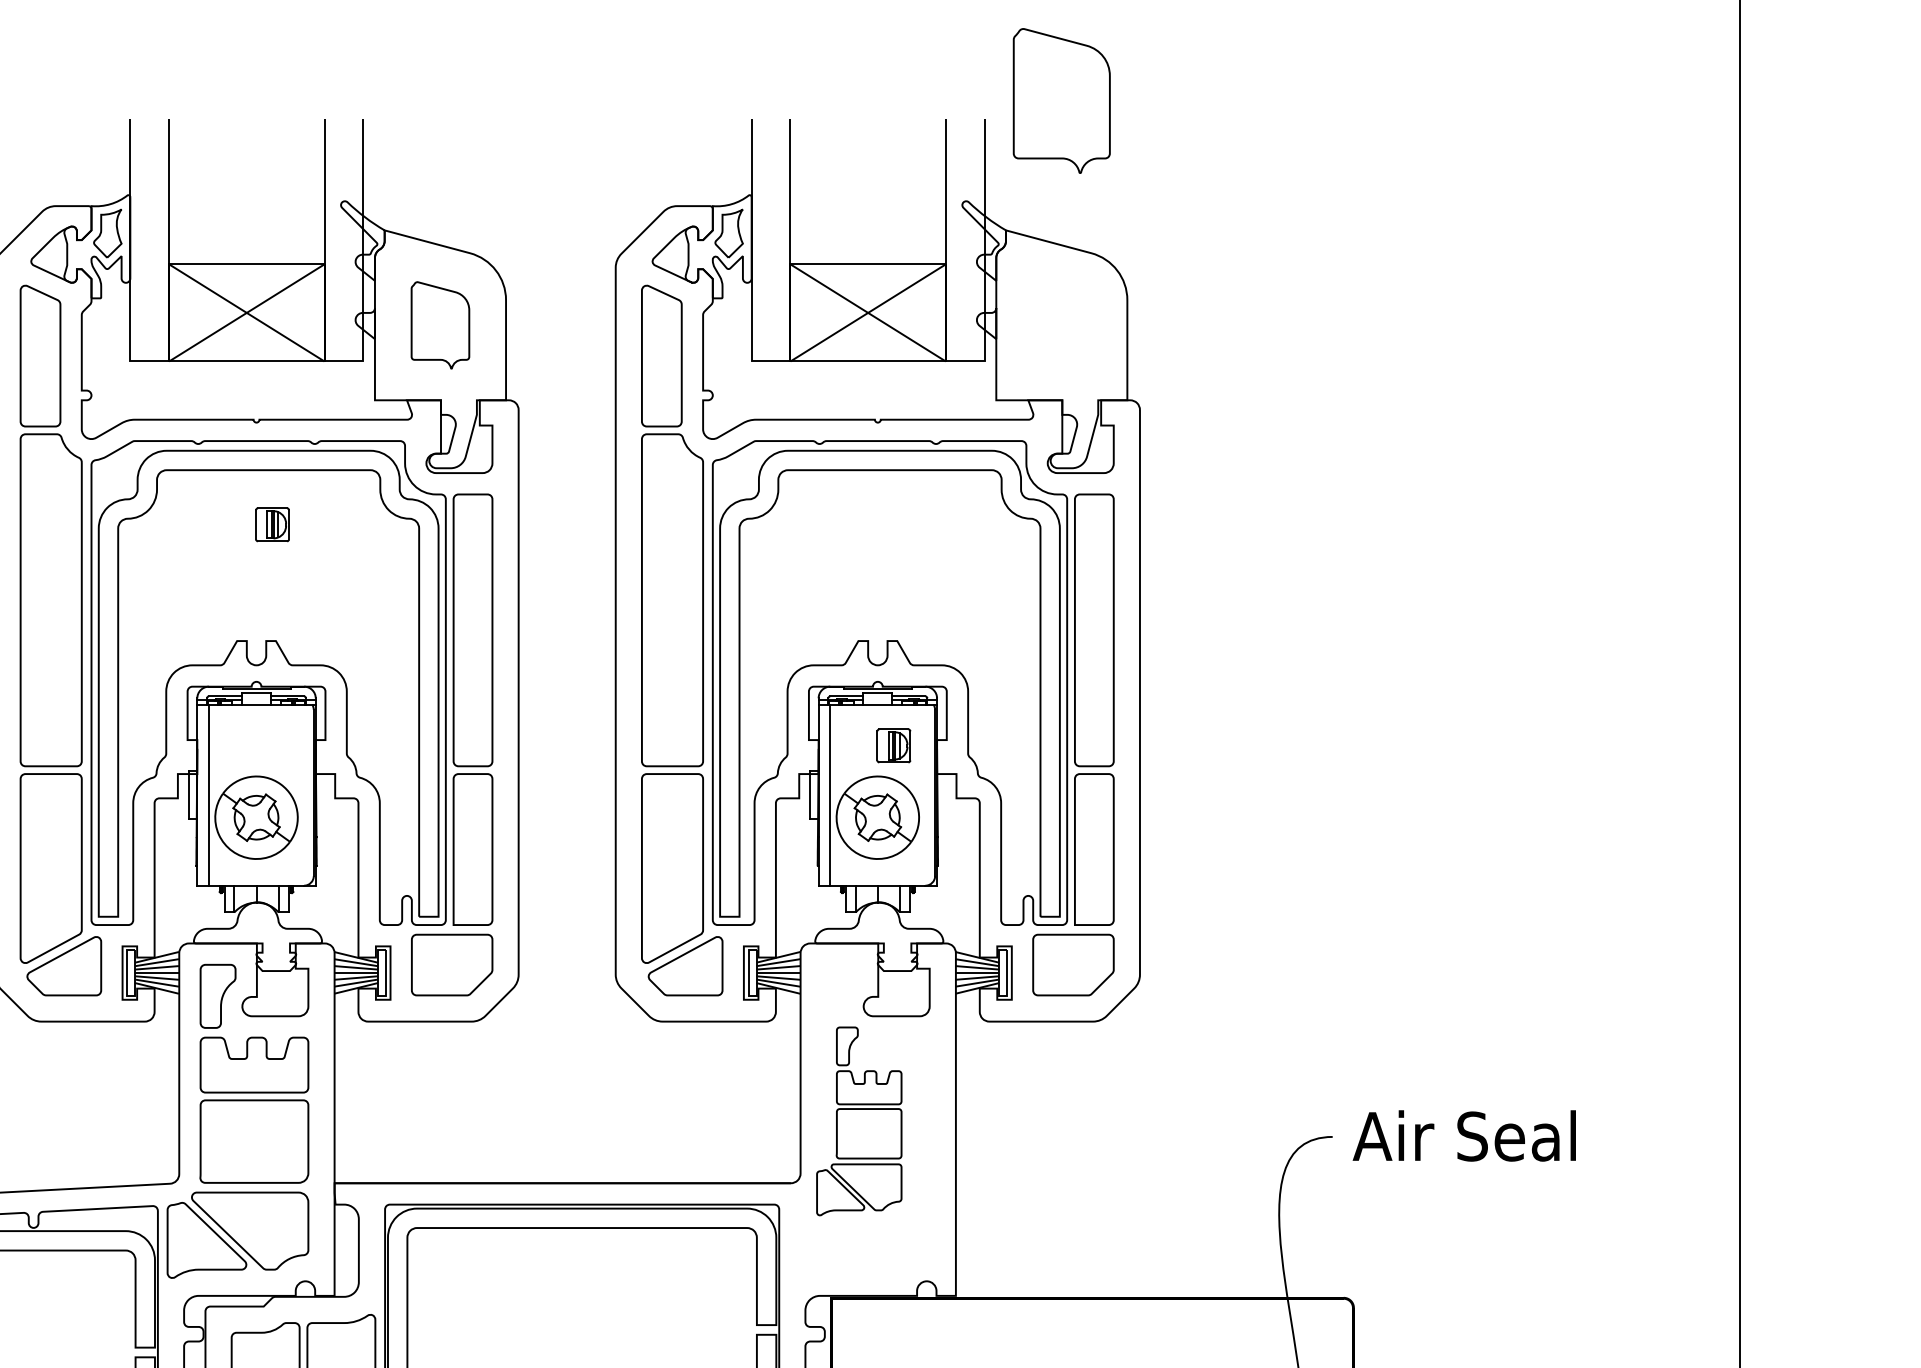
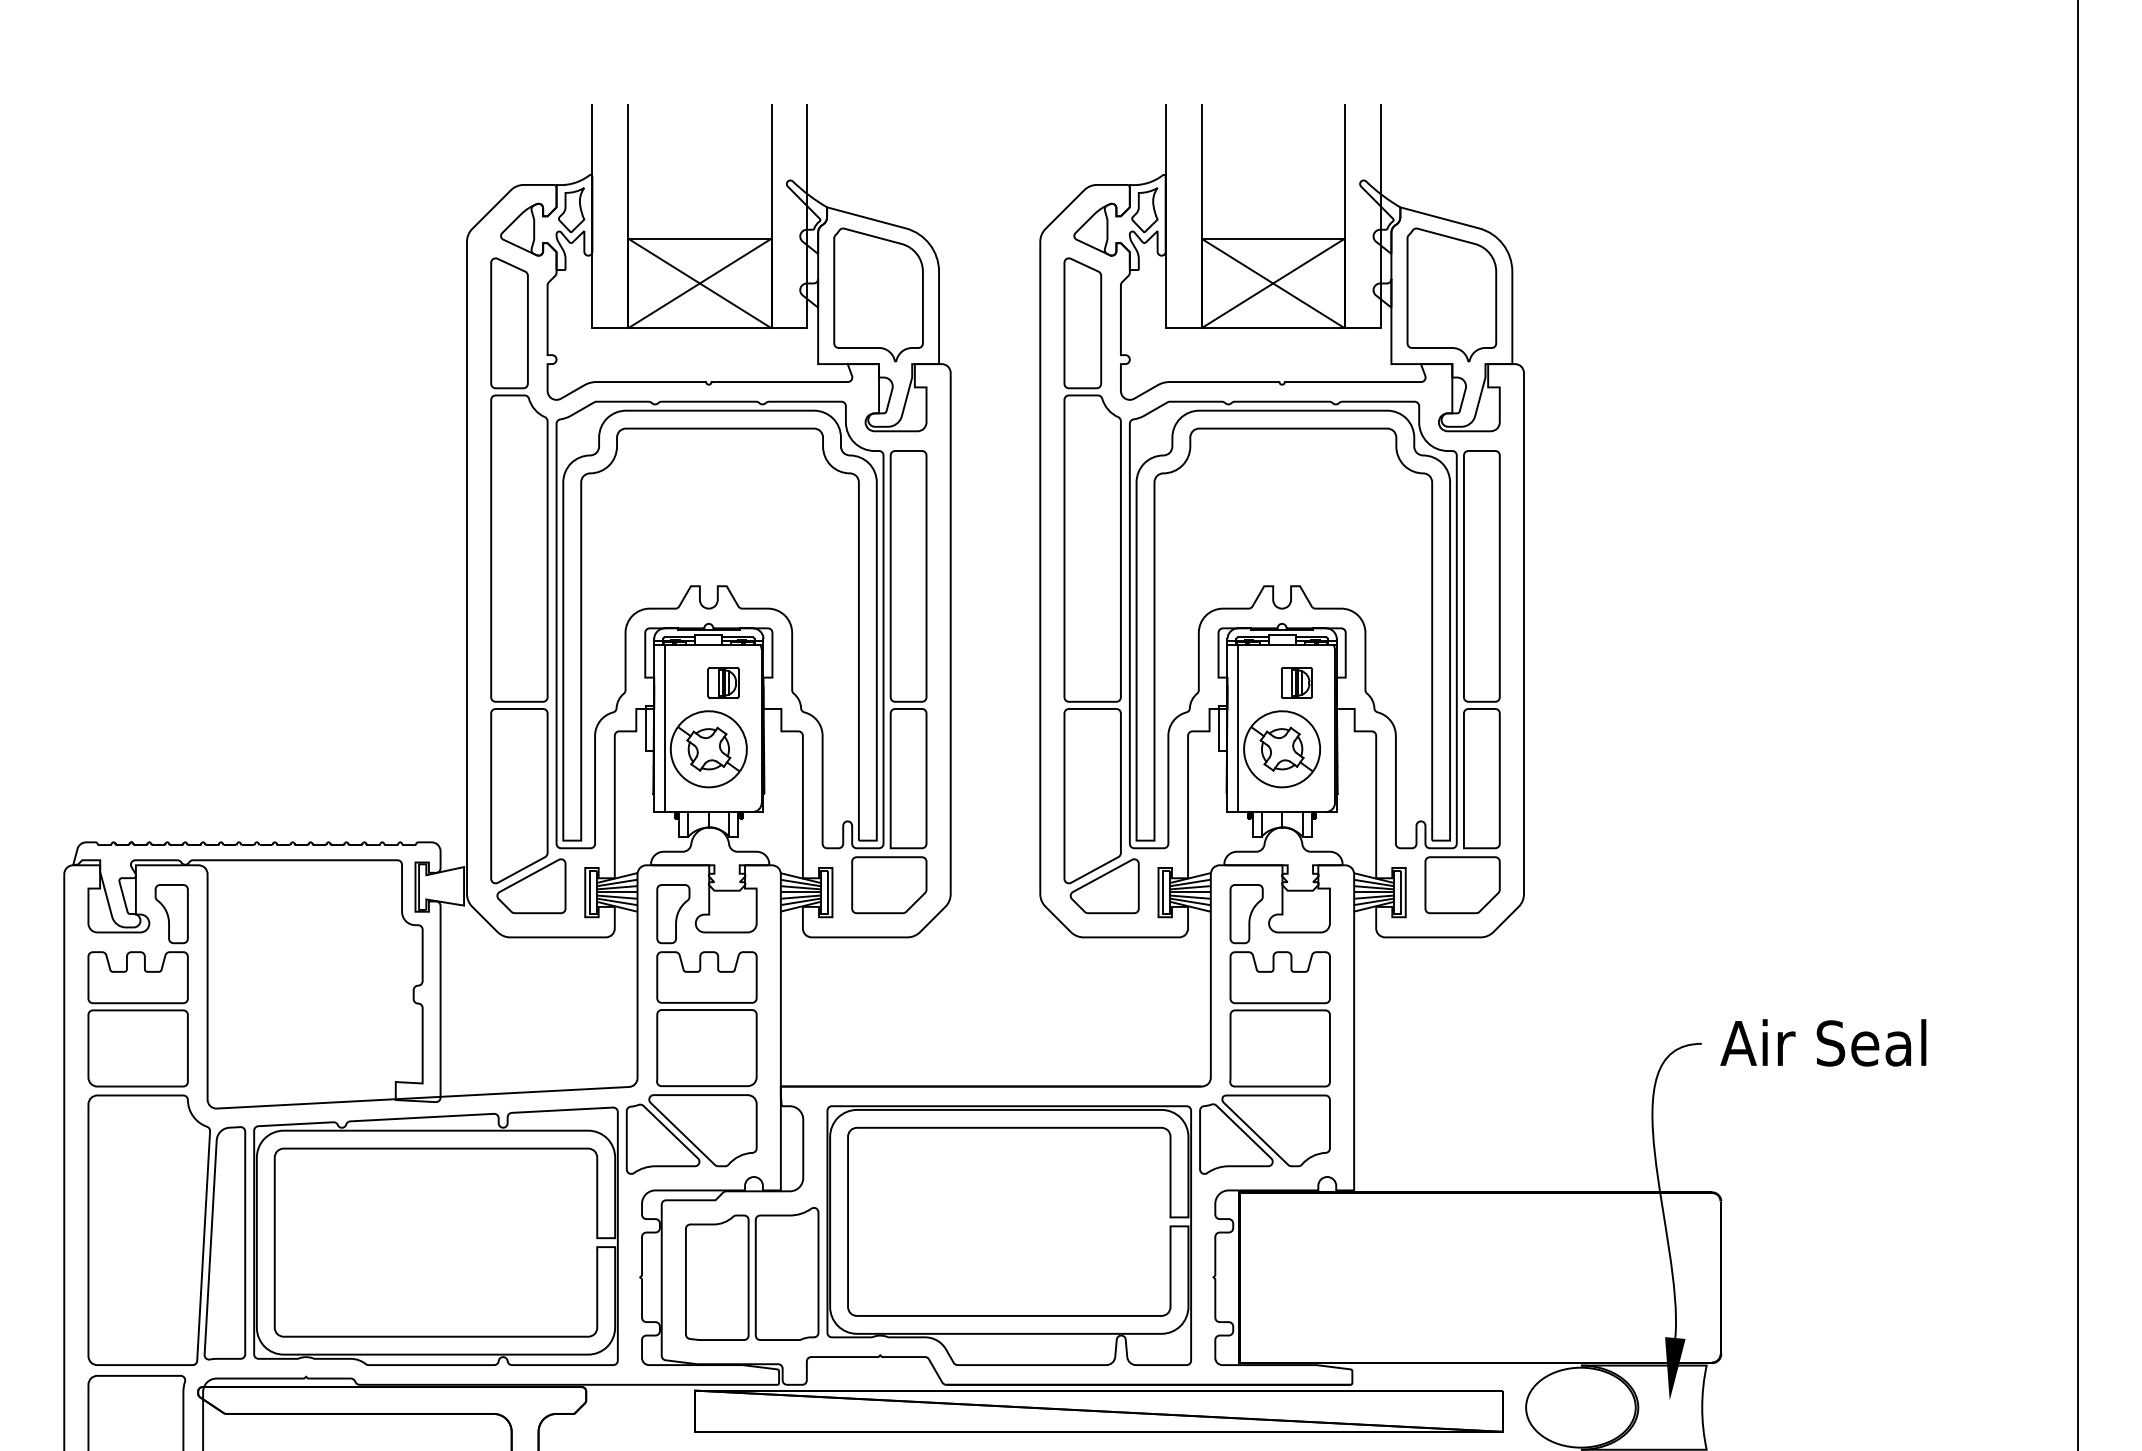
part: (1061, 100) -> (1451, 294), moved
part: (440, 324) -> (878, 294), size x1.67
part: (272, 524) -> (723, 682), moved
part: (858, 1121) -> (1264, 1029), size x1.67

